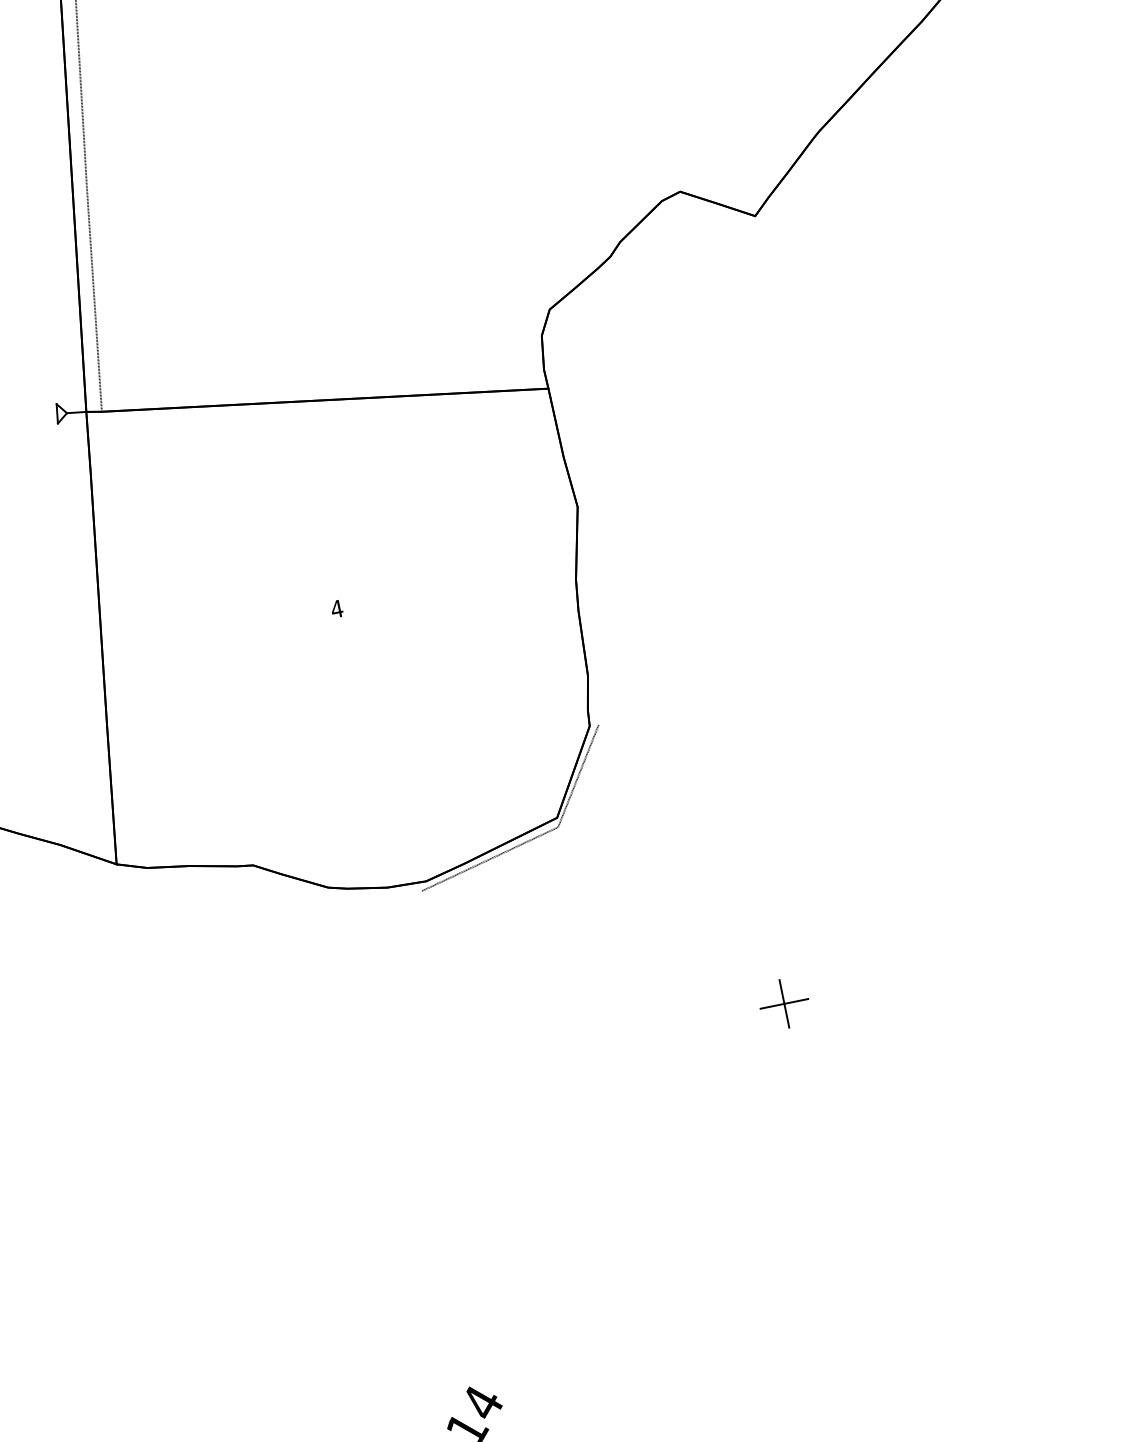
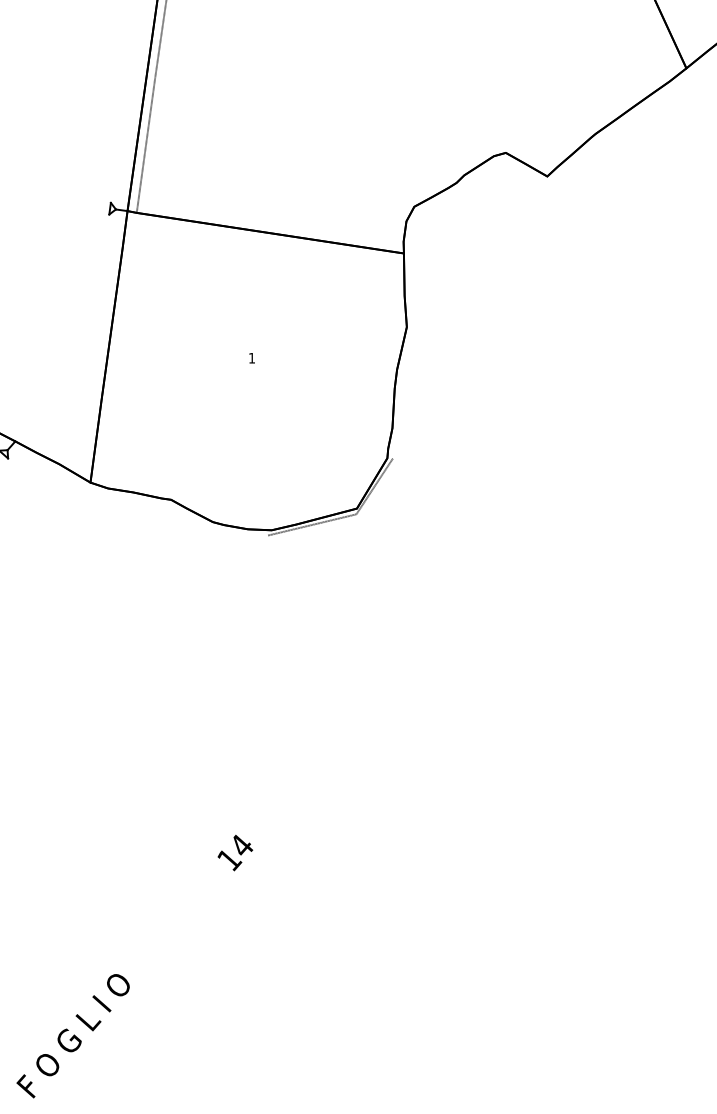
text: (336, 609) -> (251, 358), 4 -> 1
part: (783, 1002) -> (468, 645), removed

